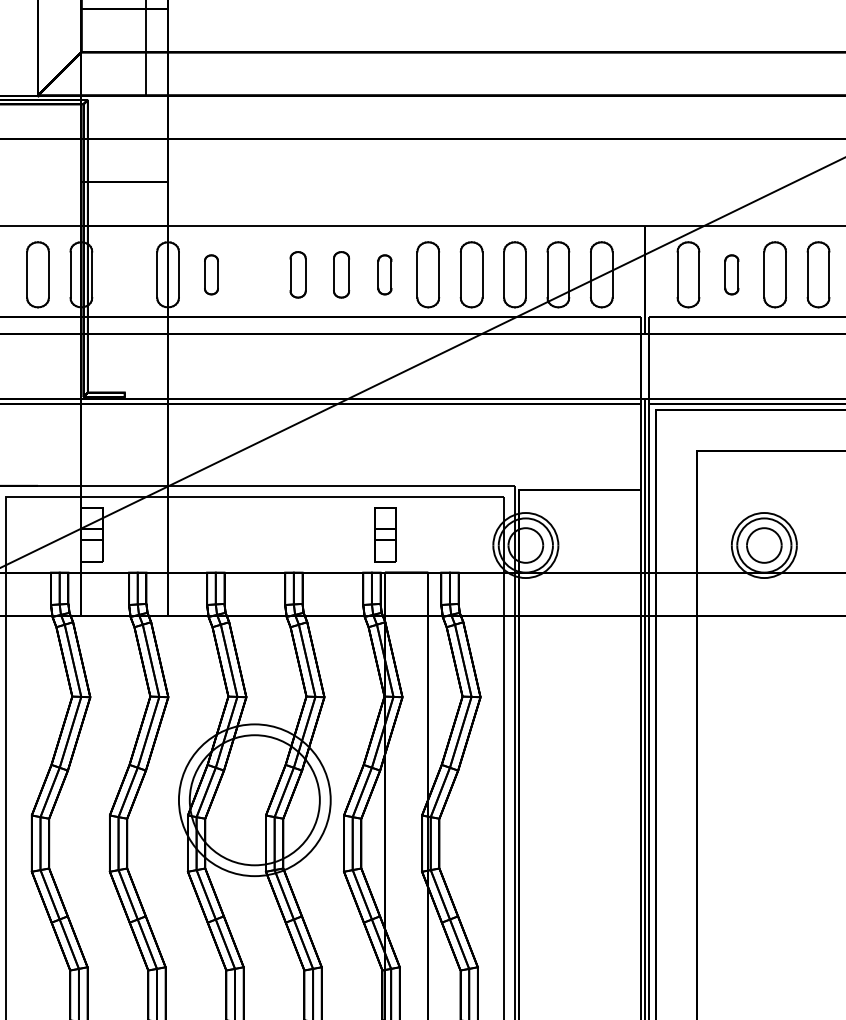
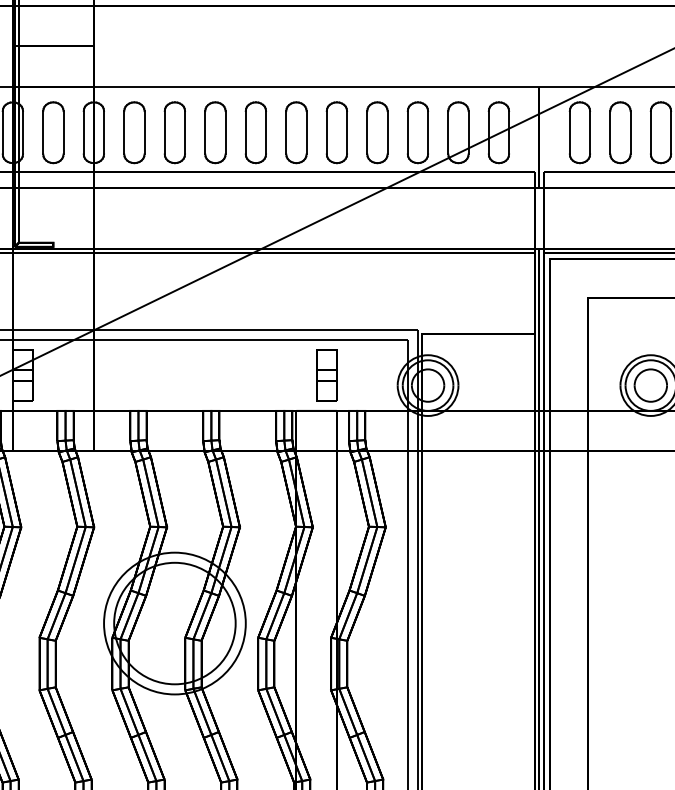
part: (124, 274) -> (53, 132), added
part: (211, 274) -> (134, 132), size x1.67
part: (254, 274) -> (174, 132), added
part: (297, 274) -> (214, 132), size x1.43
part: (341, 274) -> (255, 132), size x1.43
part: (384, 274) -> (296, 132), size x1.67
part: (731, 274) -> (620, 132), size x1.67
part: (385, 534) -> (326, 375), moved

